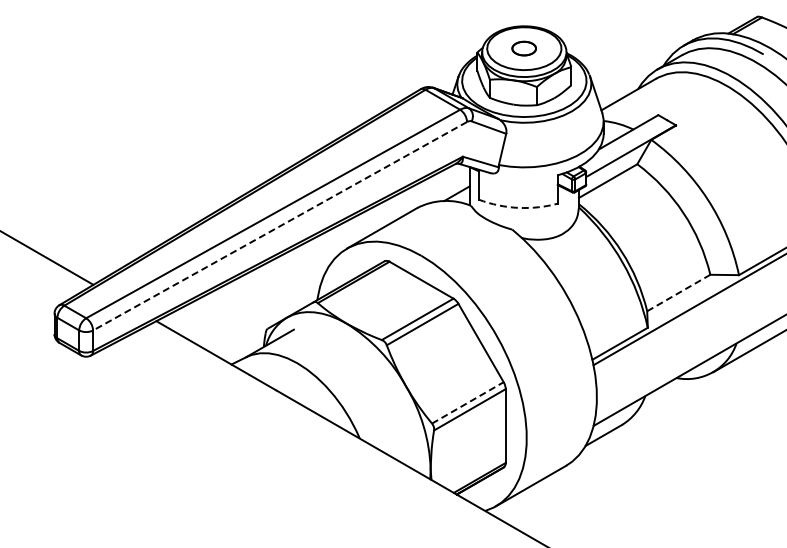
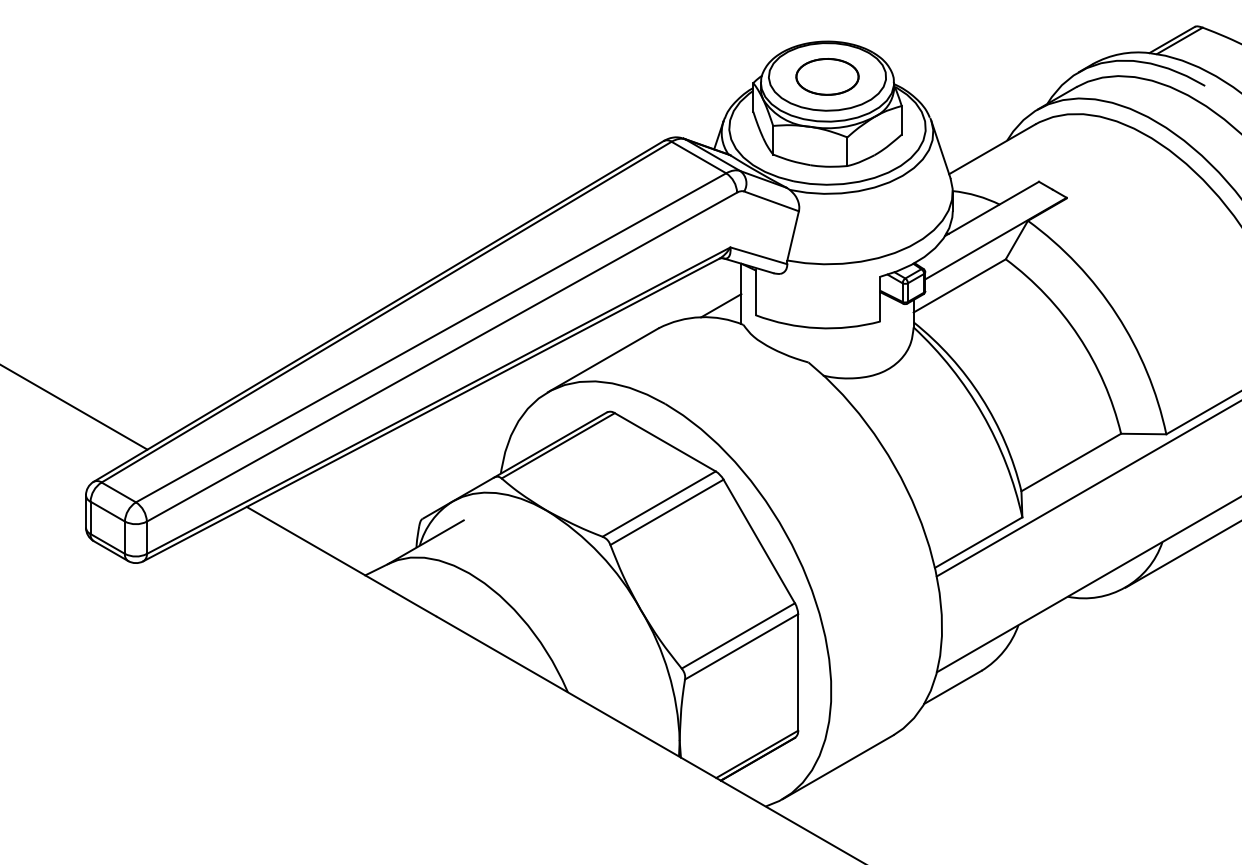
part: (523, 48) -> (826, 76), size x1.67
arc: (518, 207) -> (818, 327), dashed -> solid
line: (279, 226) -> (441, 357), dashed -> solid
line: (679, 292) -> (1072, 461), dashed -> solid
line: (468, 402) -> (739, 635), dashed -> solid

